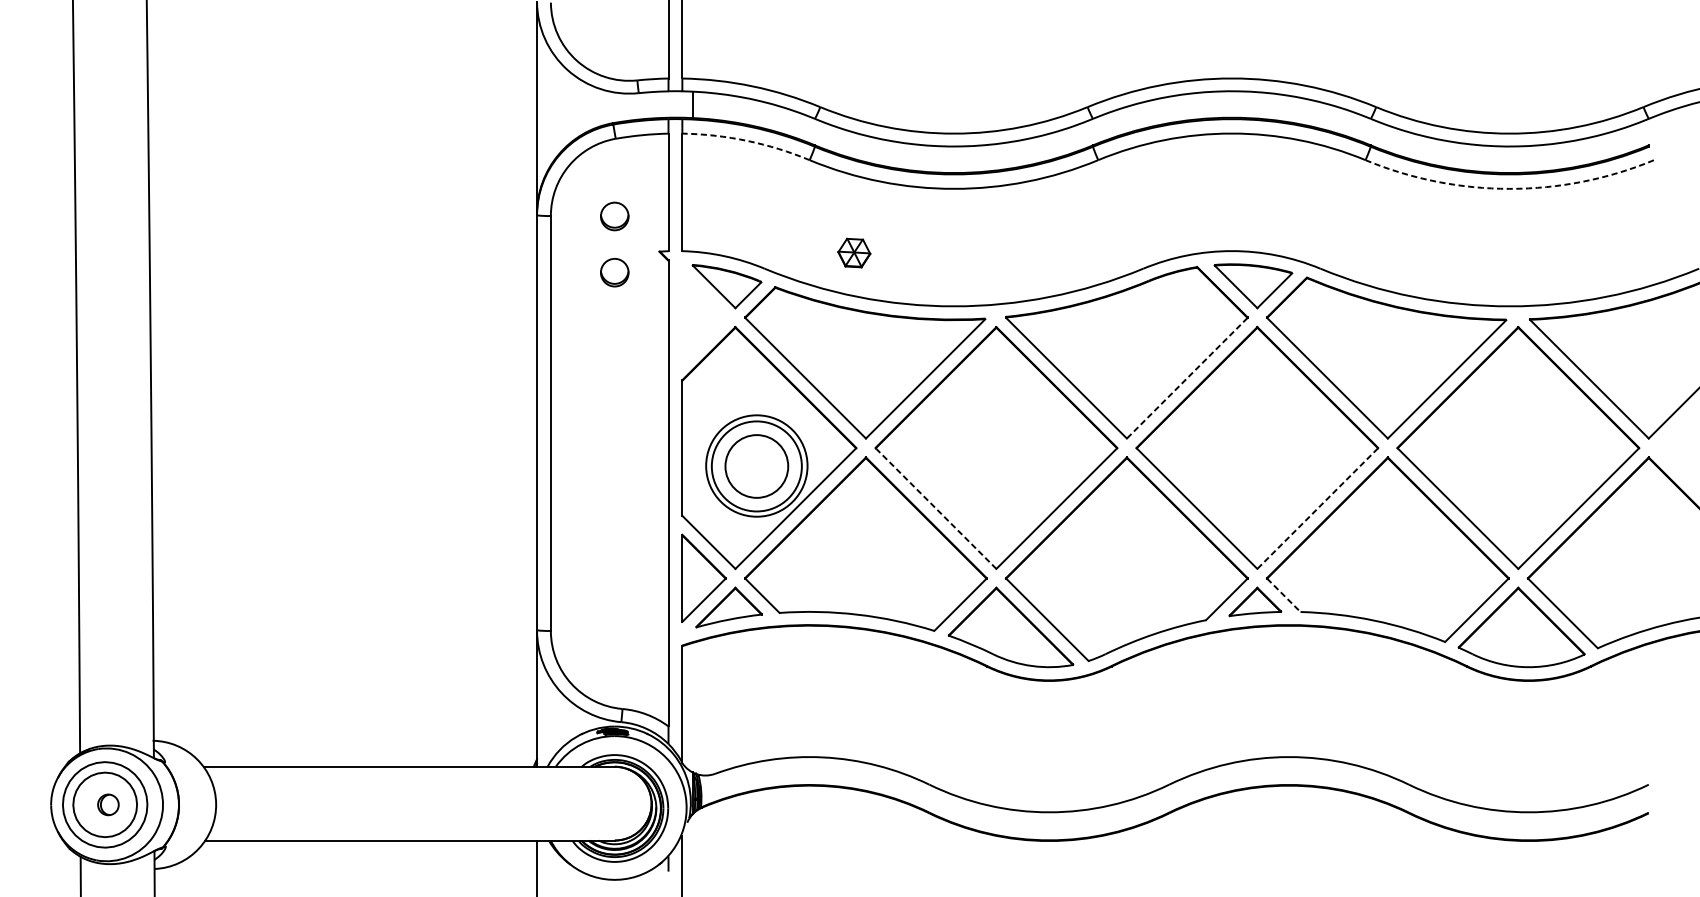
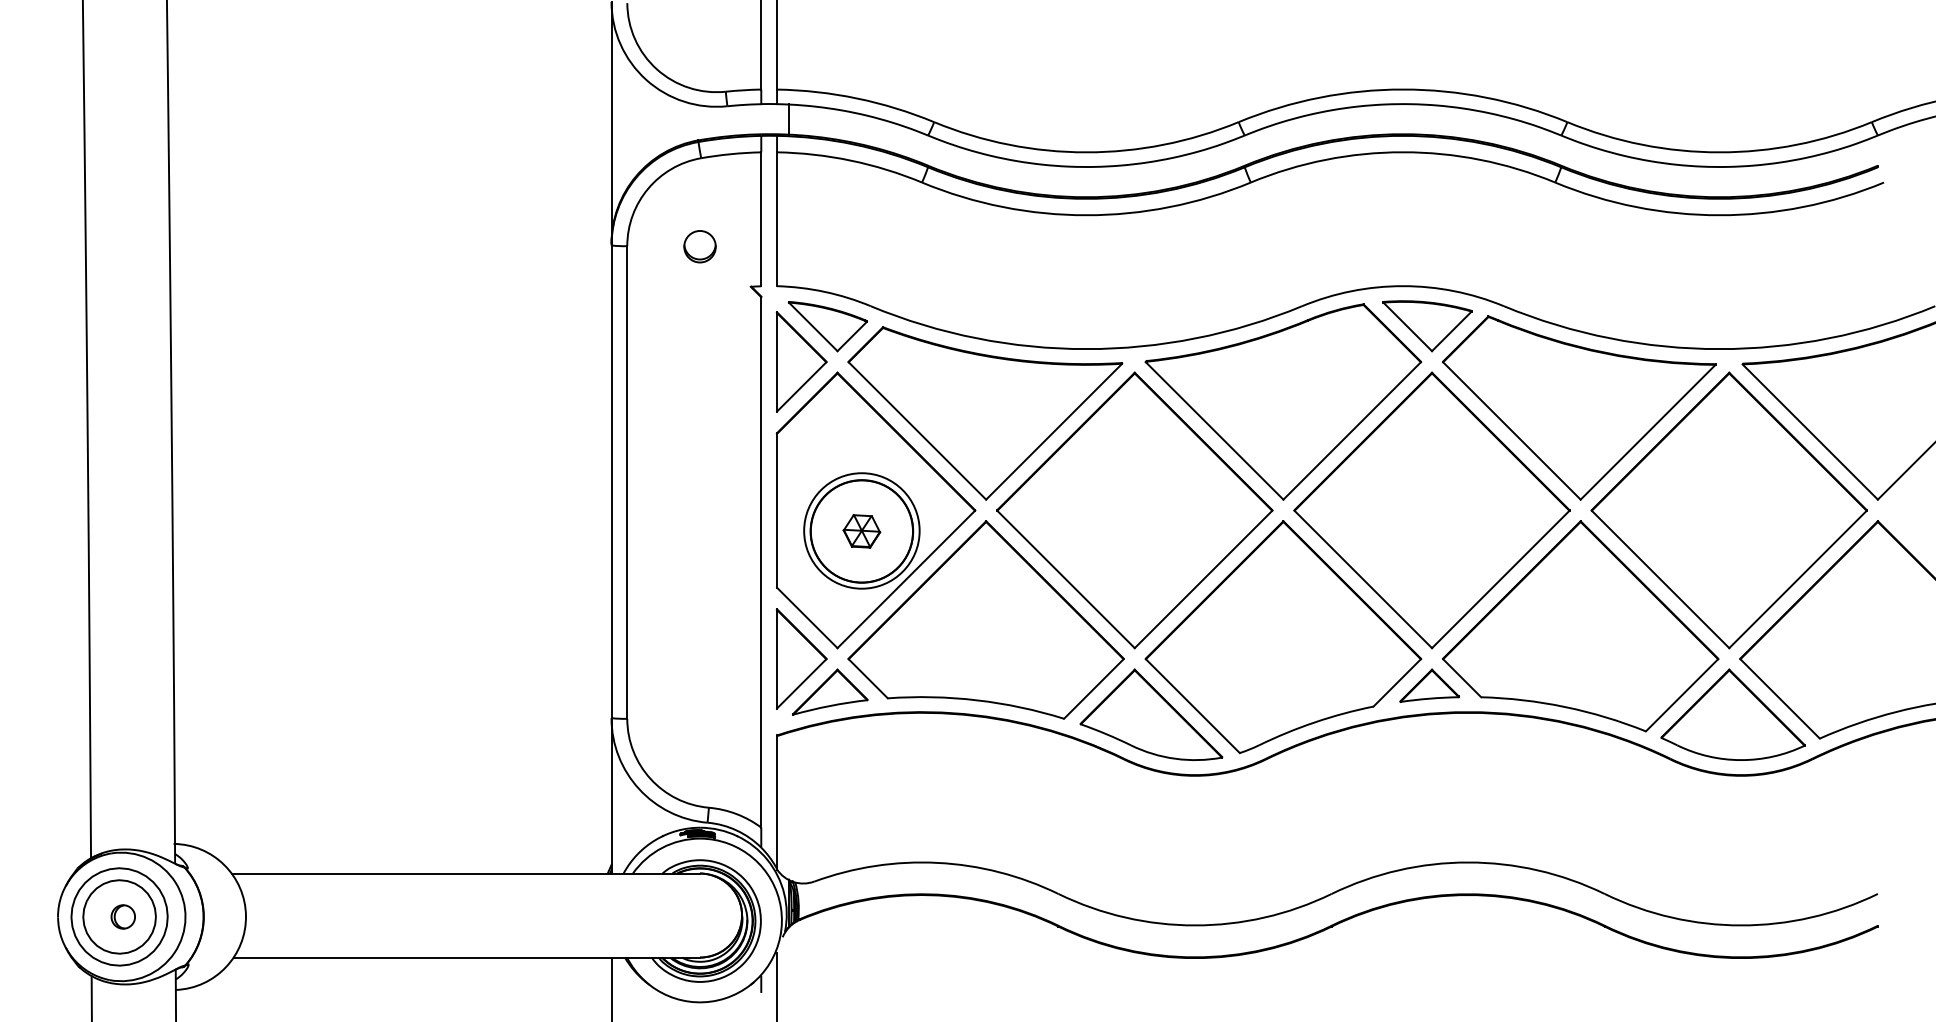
arc: (747, 140) -> (851, 160), dashed -> solid
arc: (1509, 189) -> (1719, 215), dashed -> solid
part: (853, 253) -> (861, 531), moved
part: (614, 272) -> (699, 310), removed
part: (703, 317) -> (801, 361), added
line: (1186, 378) -> (1351, 431), dashed -> solid
circle: (756, 466) -> (861, 531), size x1.43
line: (935, 508) -> (1065, 579), dashed -> solid
line: (1317, 508) -> (1500, 579), dashed -> solid
line: (1284, 595) -> (1462, 678), dashed -> solid

